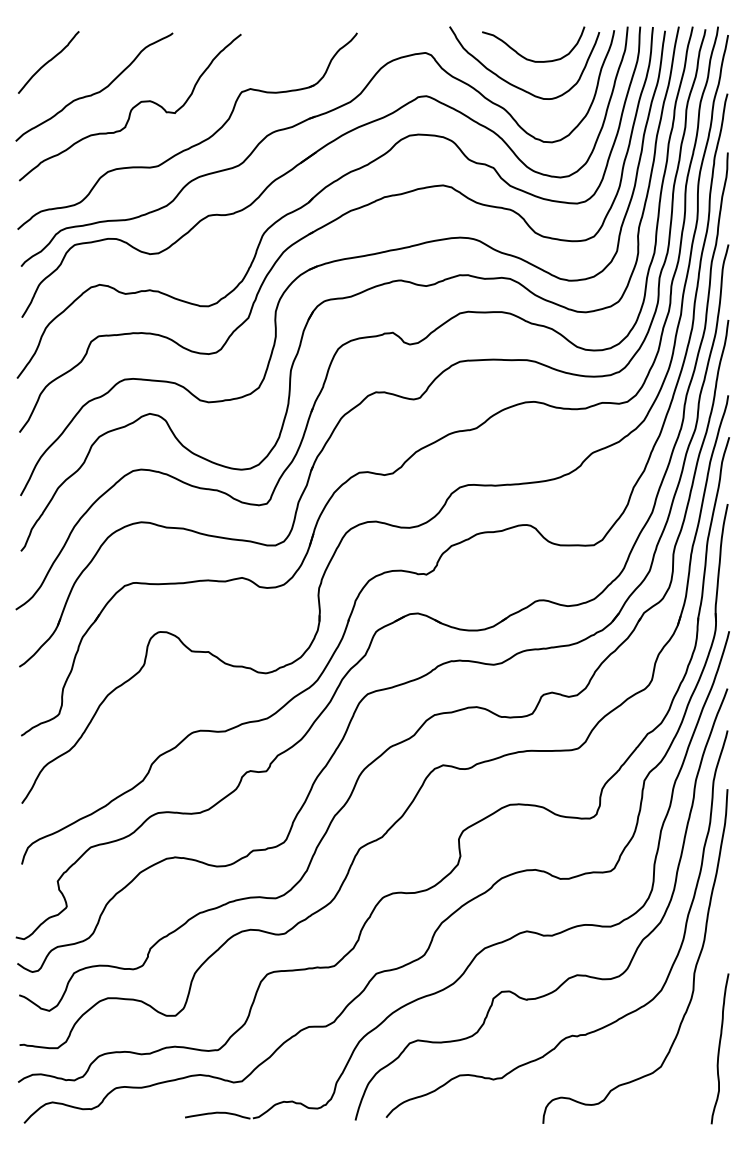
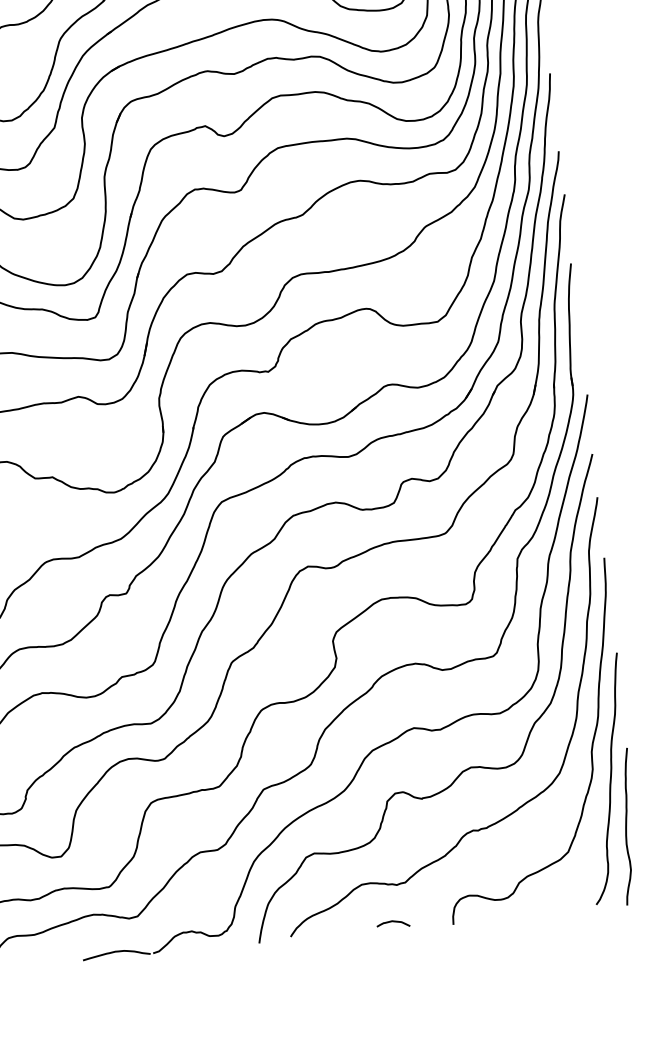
curve: (708, 1001) -> (609, 779), added
curve: (485, 1114) -> (392, 922), added

